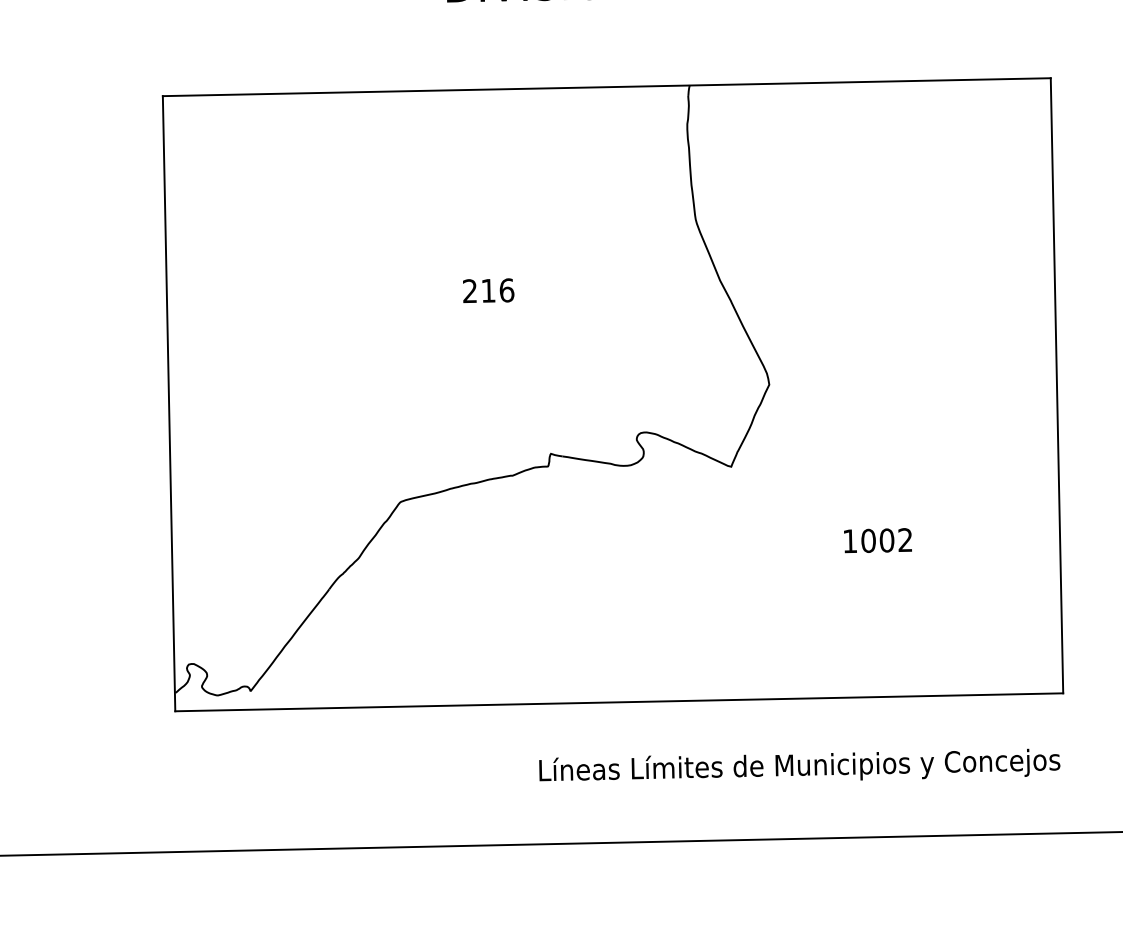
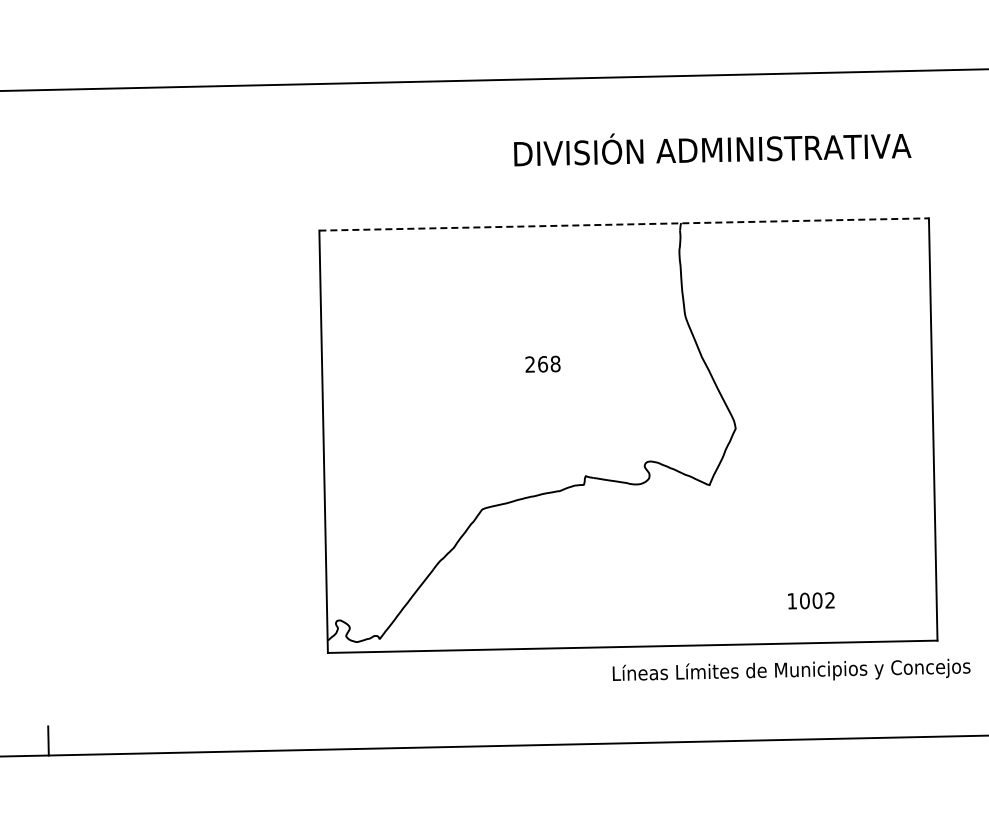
line: (607, 87) -> (624, 224), solid -> dashed
text: (498, 289) -> (549, 363), 216 -> 268
text: (878, 540) -> (811, 600), moved
text: (799, 764) -> (791, 669), moved

